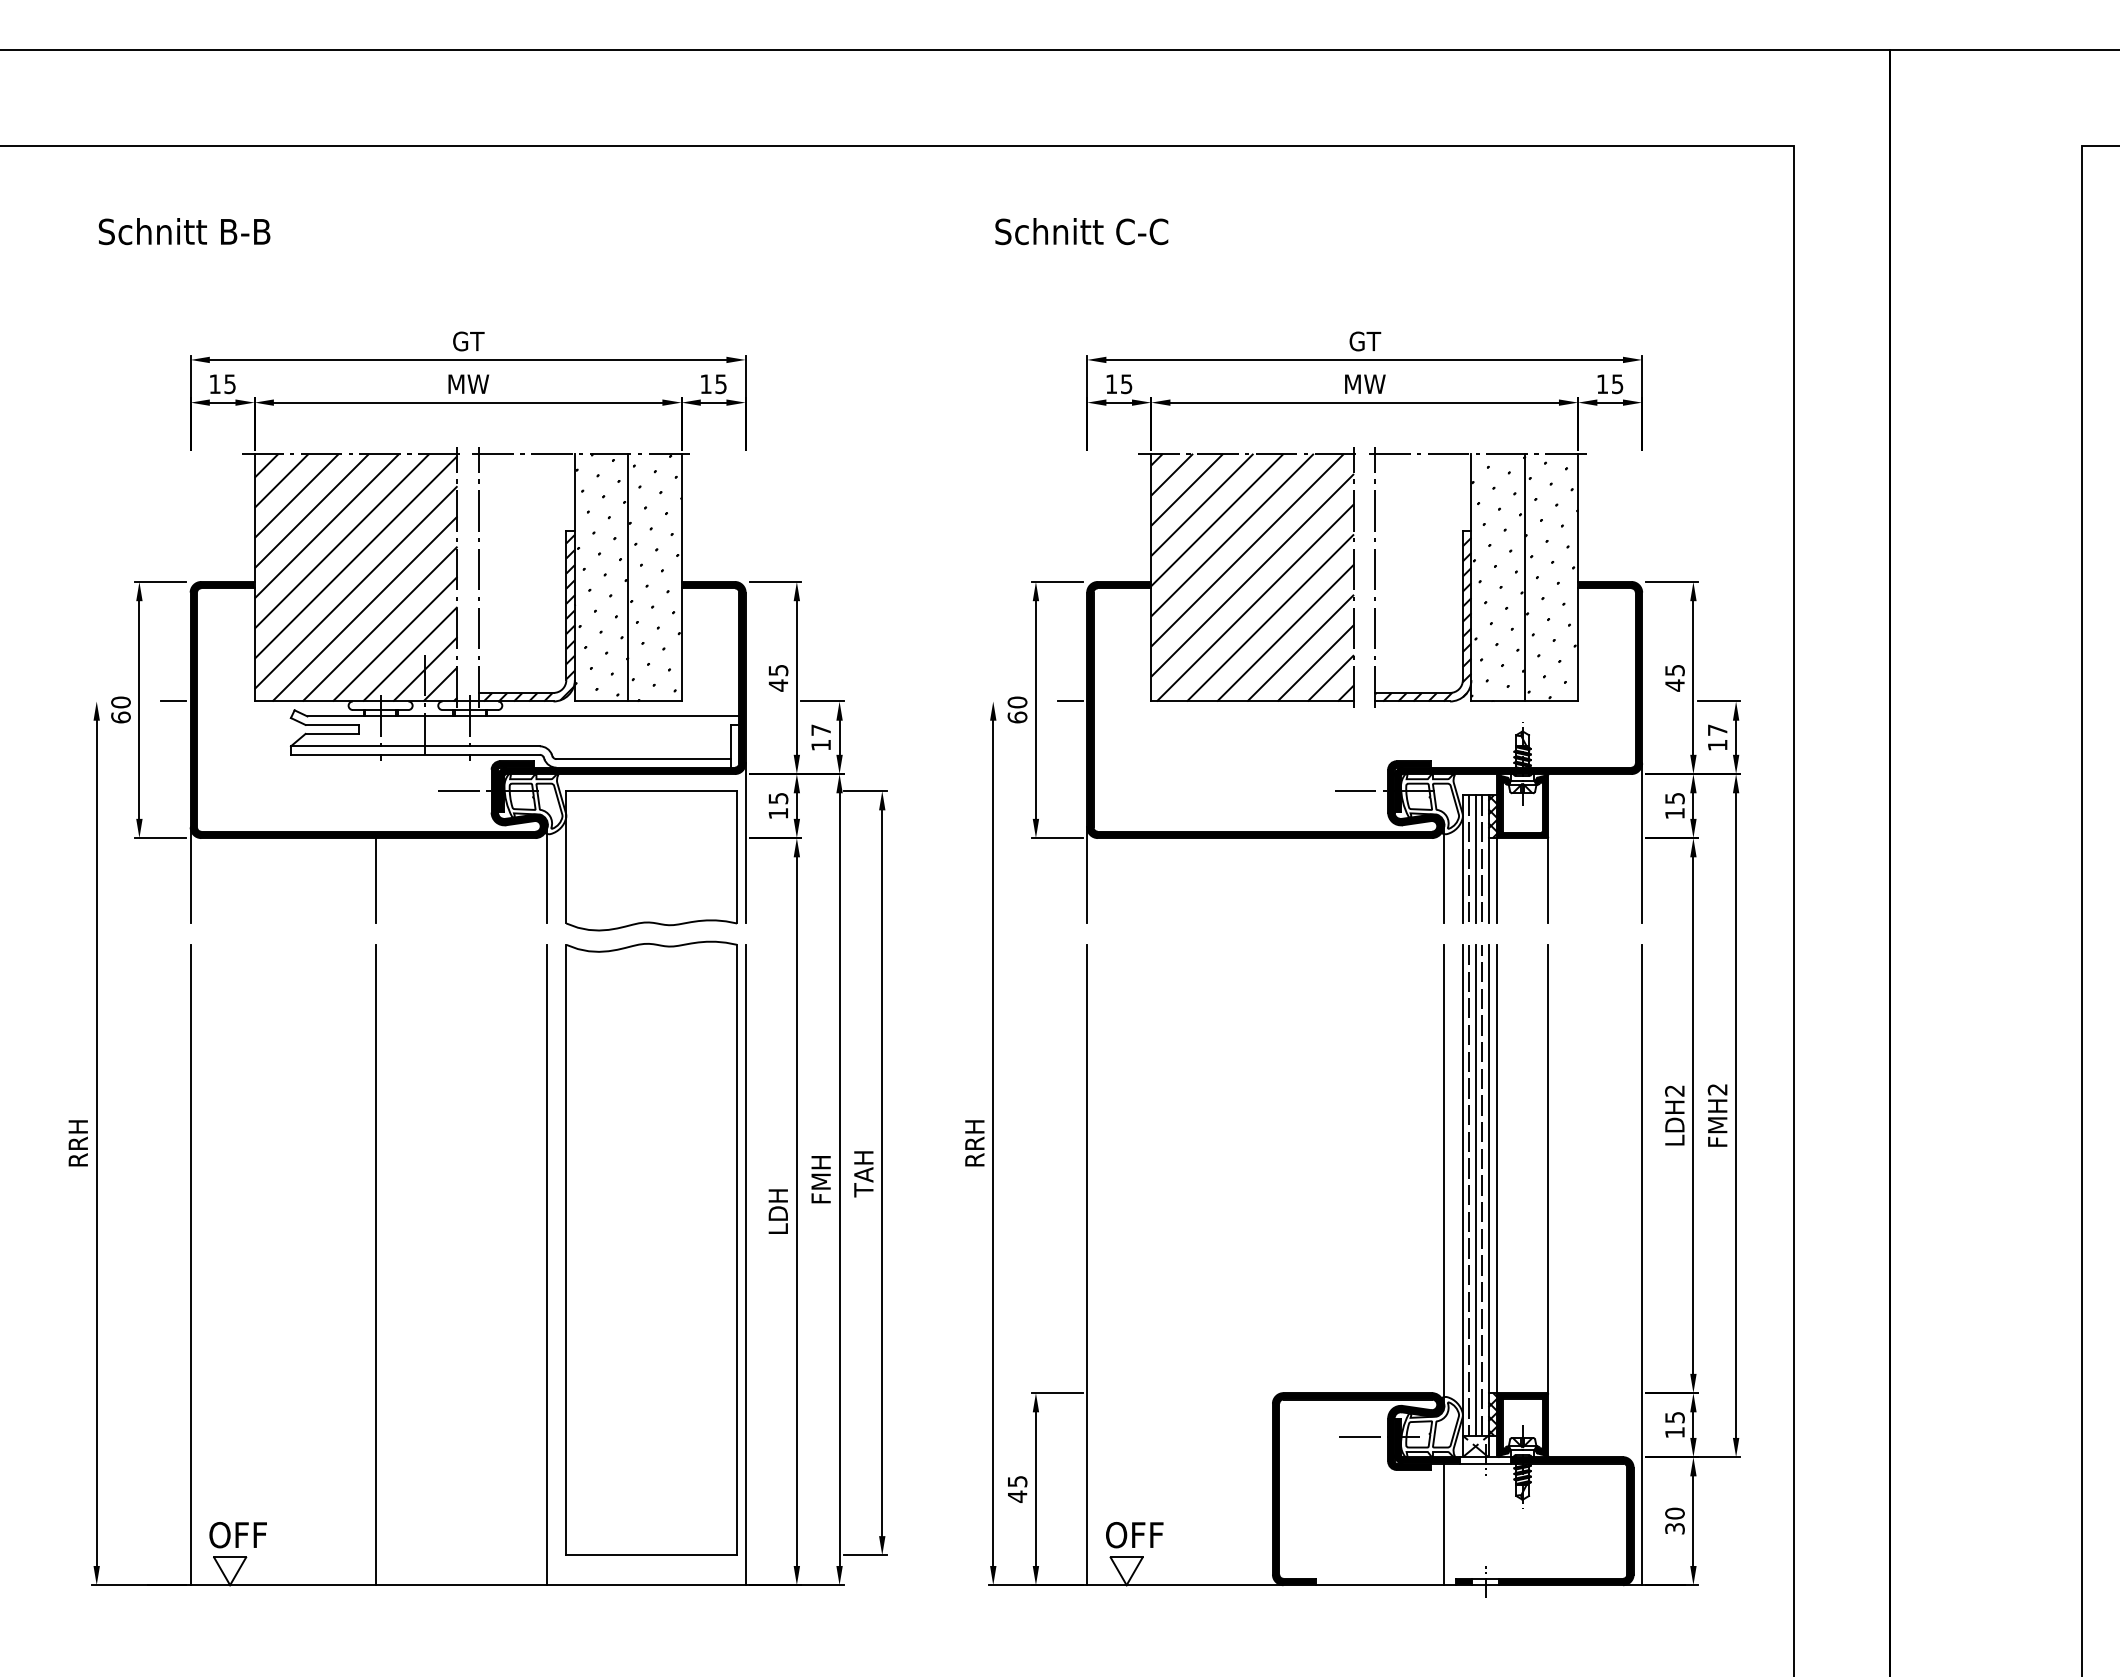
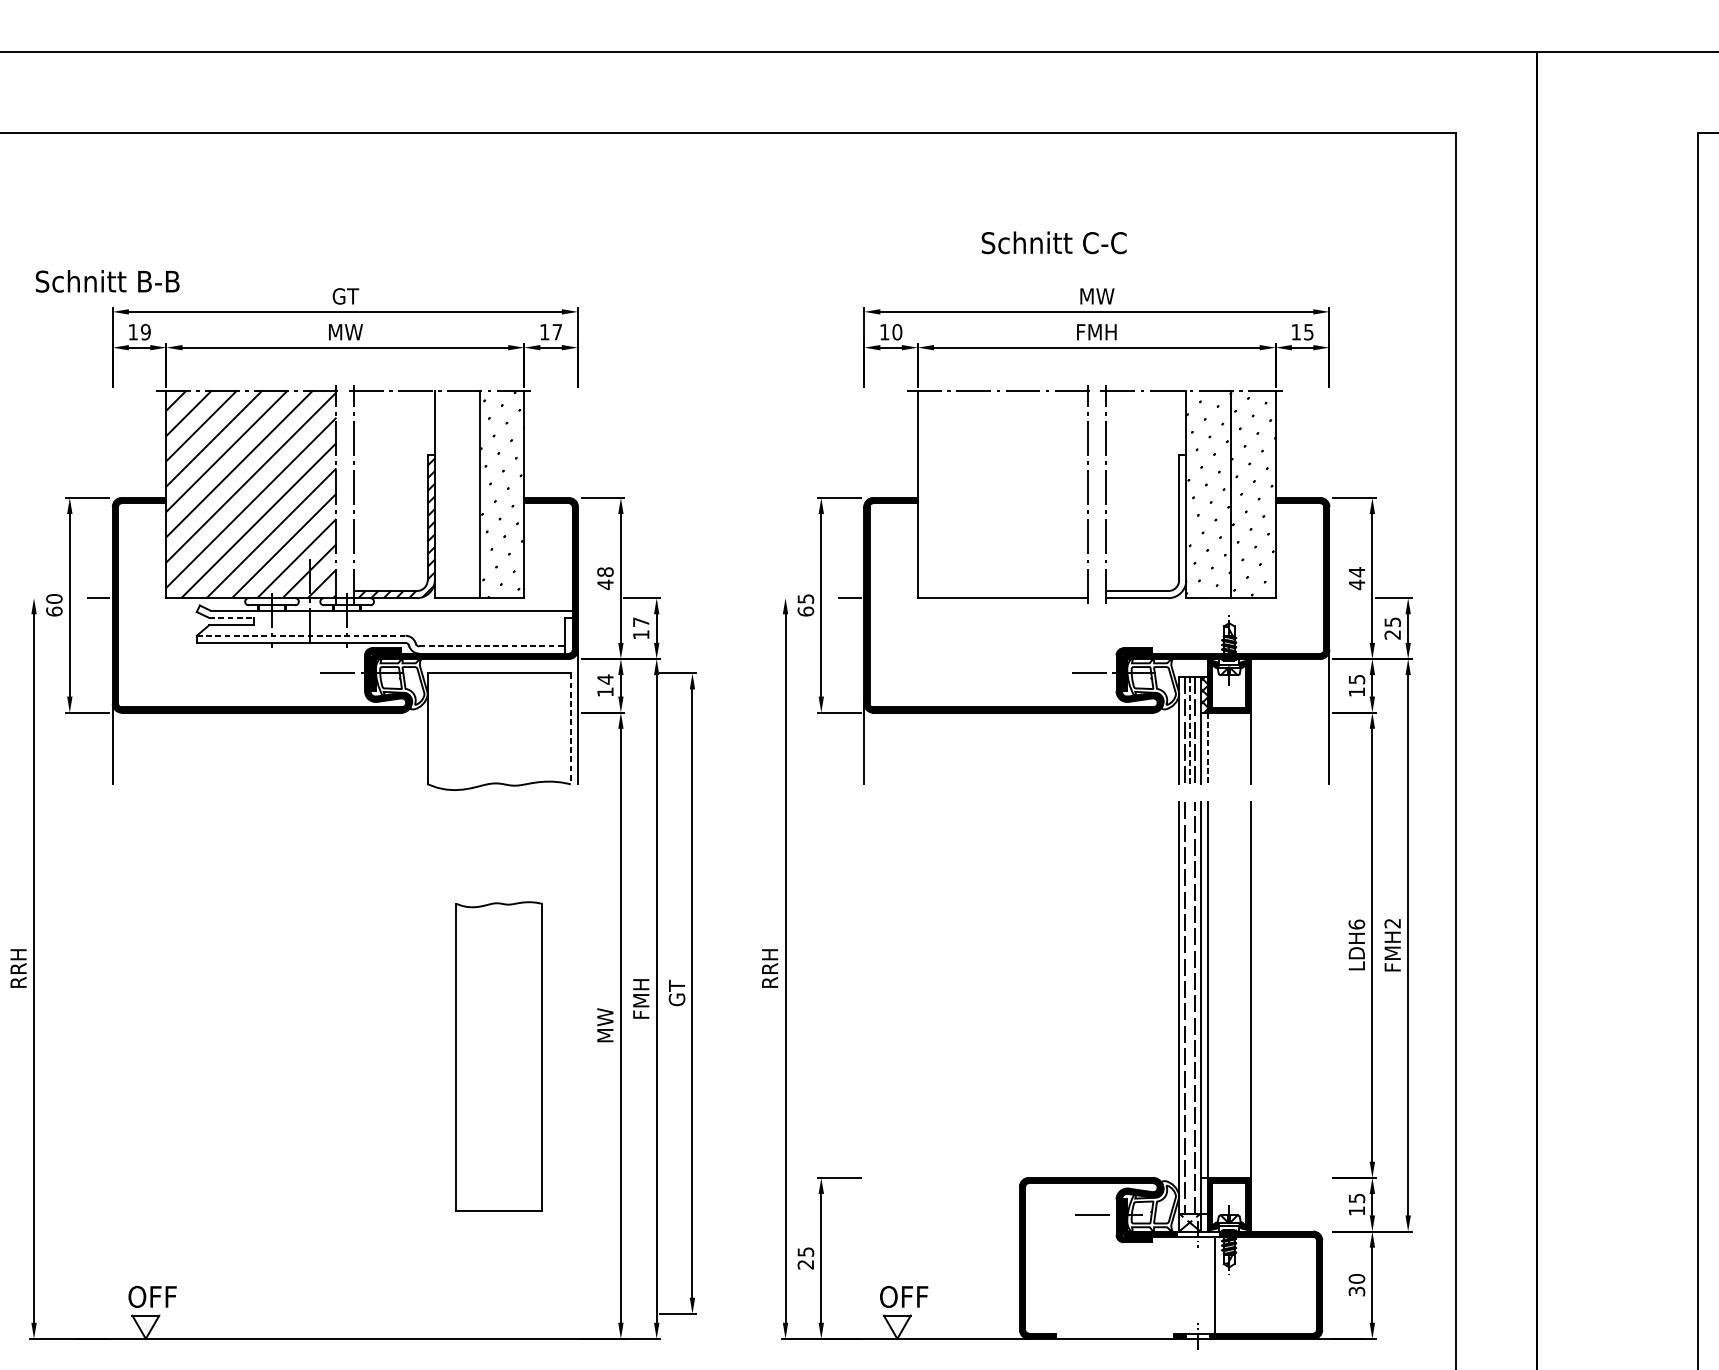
text: (184, 231) -> (107, 281), moved
text: (1081, 231) -> (1053, 242), moved
text: (1365, 341) -> (1097, 296), GT -> MW
text: (229, 383) -> (145, 331), 15 -> 19
text: (1364, 383) -> (1096, 331), MW -> FMH
text: (720, 384) -> (556, 332), 15 -> 17
text: (1126, 384) -> (897, 332), 15 -> 10
hatch: (601, 574) -> (457, 491), removed
hatch: (1252, 577) -> (1002, 494), removed
hatch: (1423, 615) -> (1146, 526), removed
text: (778, 670) -> (605, 572), 45 -> 48
text: (1674, 670) -> (1356, 572), 45 -> 44
text: (1017, 702) -> (805, 599), 60 -> 65
line: (332, 724) -> (231, 617), solid -> dashed
text: (1717, 737) -> (1392, 628), 17 -> 25
line: (415, 746) -> (301, 635), solid -> dashed
line: (644, 759) -> (493, 646), solid -> dashed
text: (778, 798) -> (605, 679), 15 -> 14
line: (737, 857) -> (571, 728), solid -> dashed
line: (1475, 859) -> (1189, 730), solid -> dashed
line: (1443, 874) -> (1162, 743), removed
line: (547, 875) -> (411, 744), removed
line: (376, 880) -> (268, 748), removed
line: (1497, 880) -> (1208, 748), solid -> dashed
text: (1674, 1090) -> (1356, 924), LDH2 -> LDH6
line: (1443, 1173) -> (1162, 993), removed
text: (863, 1174) -> (676, 994), TAH -> GT
line: (1475, 1189) -> (1189, 1007), removed
text: (777, 1211) -> (604, 1025), LDH -> MW
part: (651, 1247) -> (499, 1055), size x0.6
line: (190, 1264) -> (112, 1070), removed
line: (376, 1264) -> (268, 1070), removed
line: (547, 1264) -> (411, 1070), removed
line: (745, 1264) -> (577, 1070), removed
line: (1087, 1264) -> (864, 1070), removed
line: (1642, 1264) -> (1329, 1070), removed
hatch: (1492, 1414) -> (1203, 1195), removed
text: (1017, 1496) -> (805, 1264), 45 -> 25
line: (1443, 1524) -> (1214, 1288), moved

